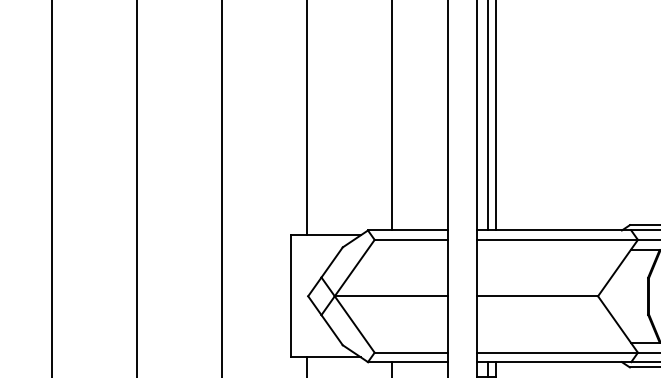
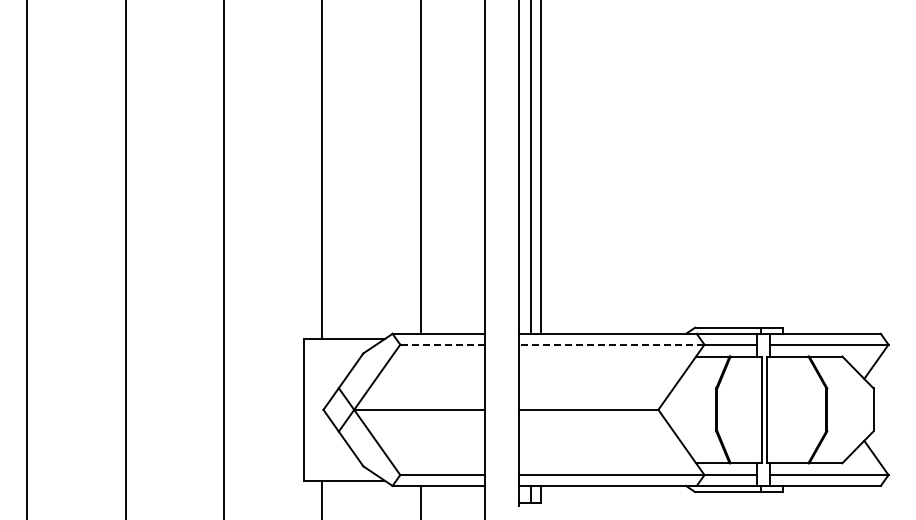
line: (411, 239) -> (442, 344), solid -> dashed
line: (557, 239) -> (611, 344), solid -> dashed

